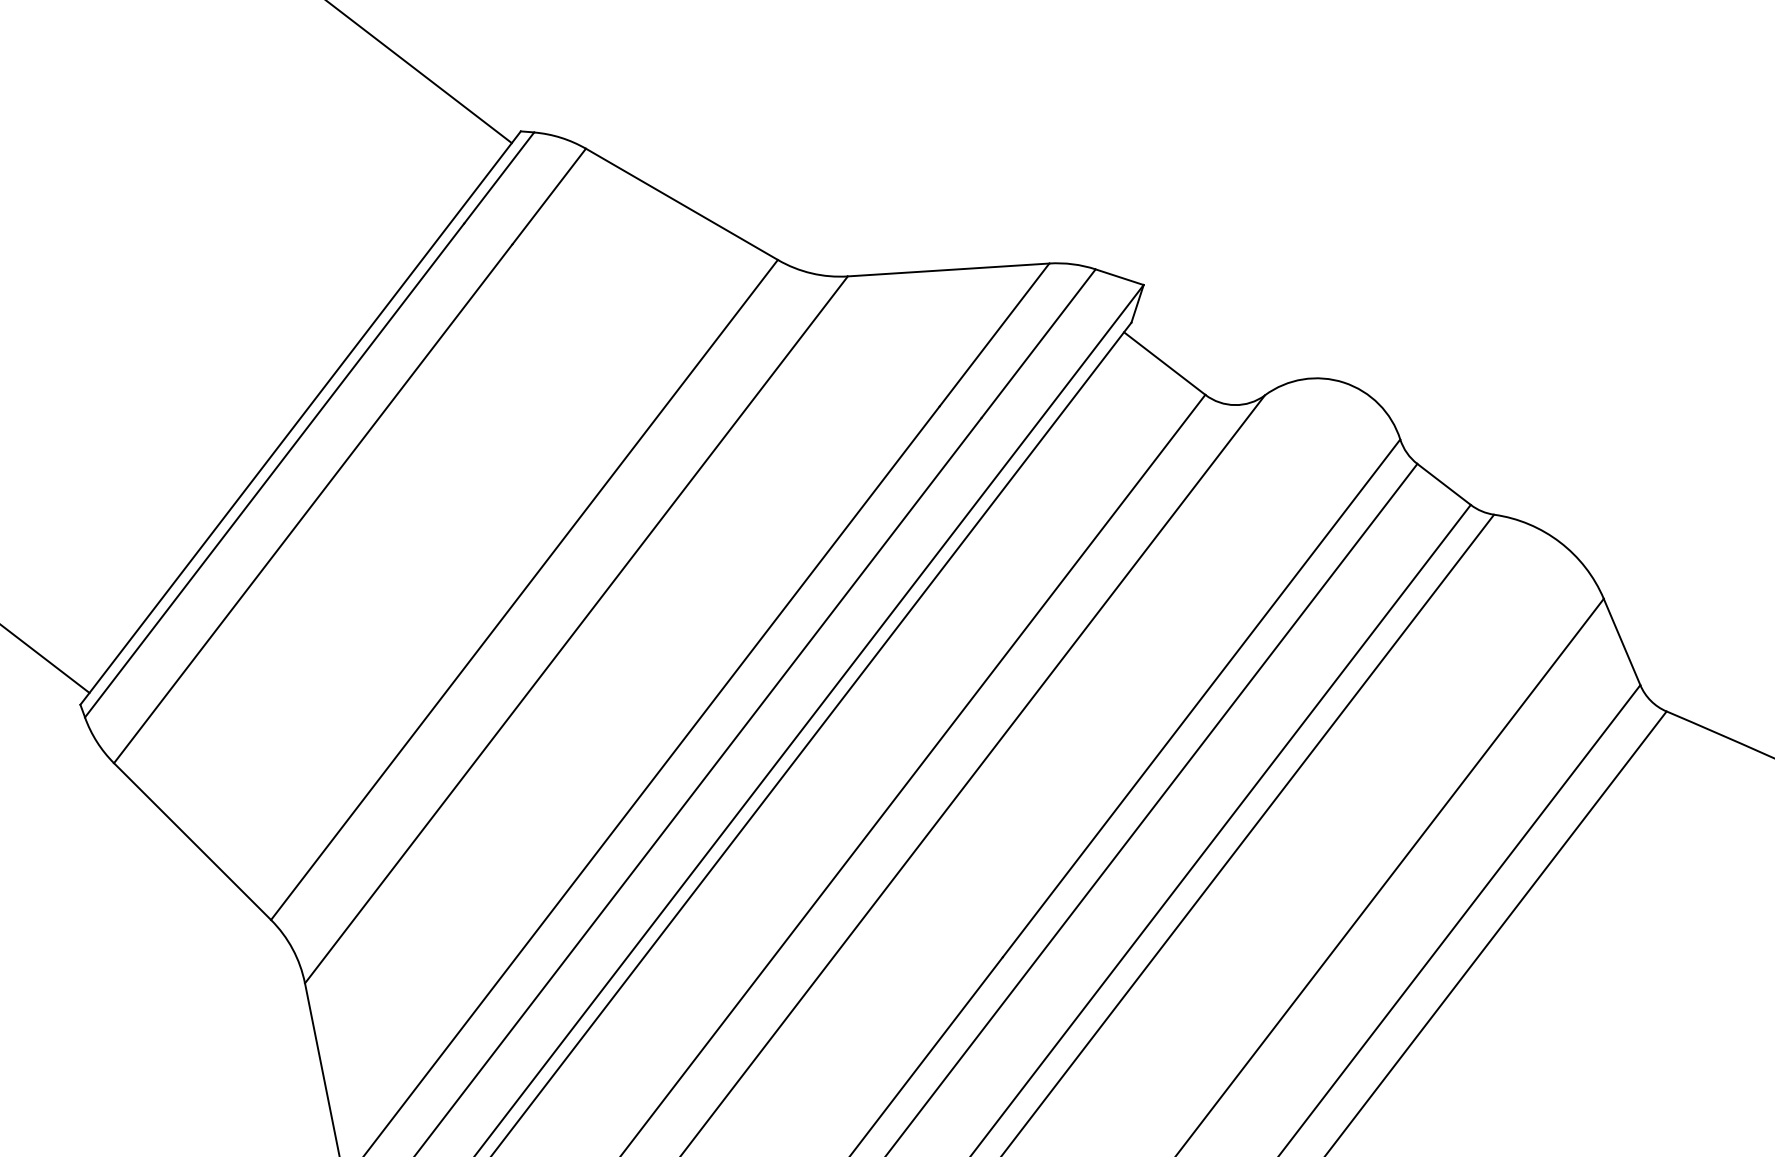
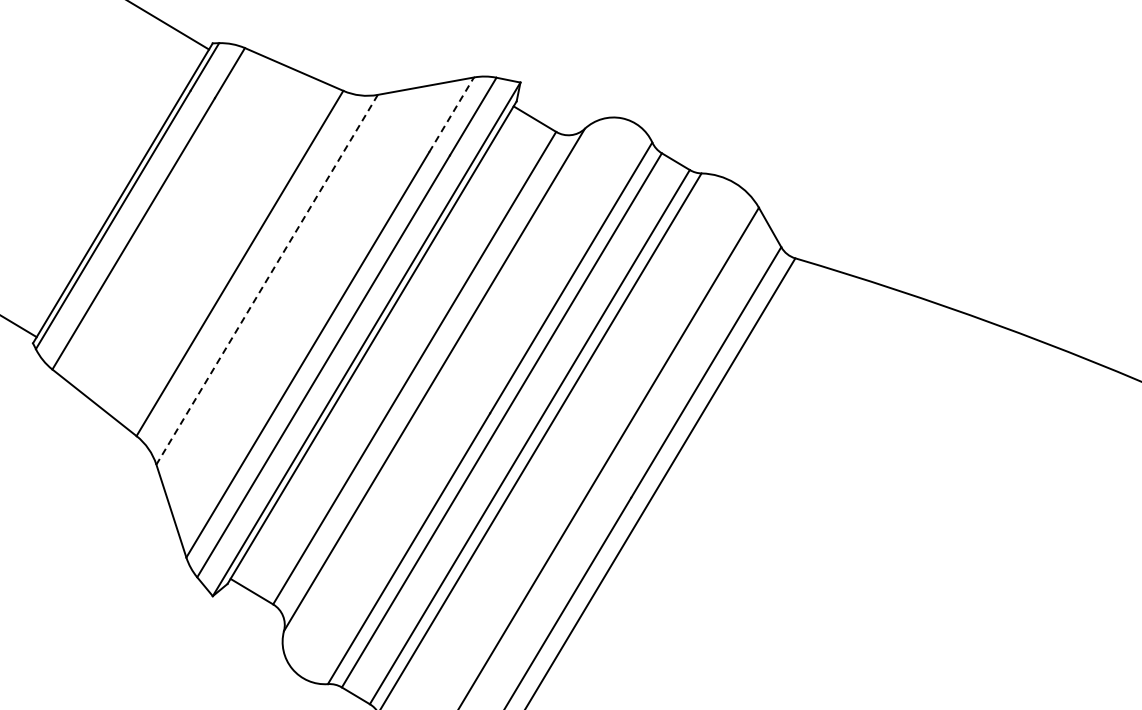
line: (994, 334) -> (451, 114), solid -> dashed
line: (577, 629) -> (267, 279), solid -> dashed

